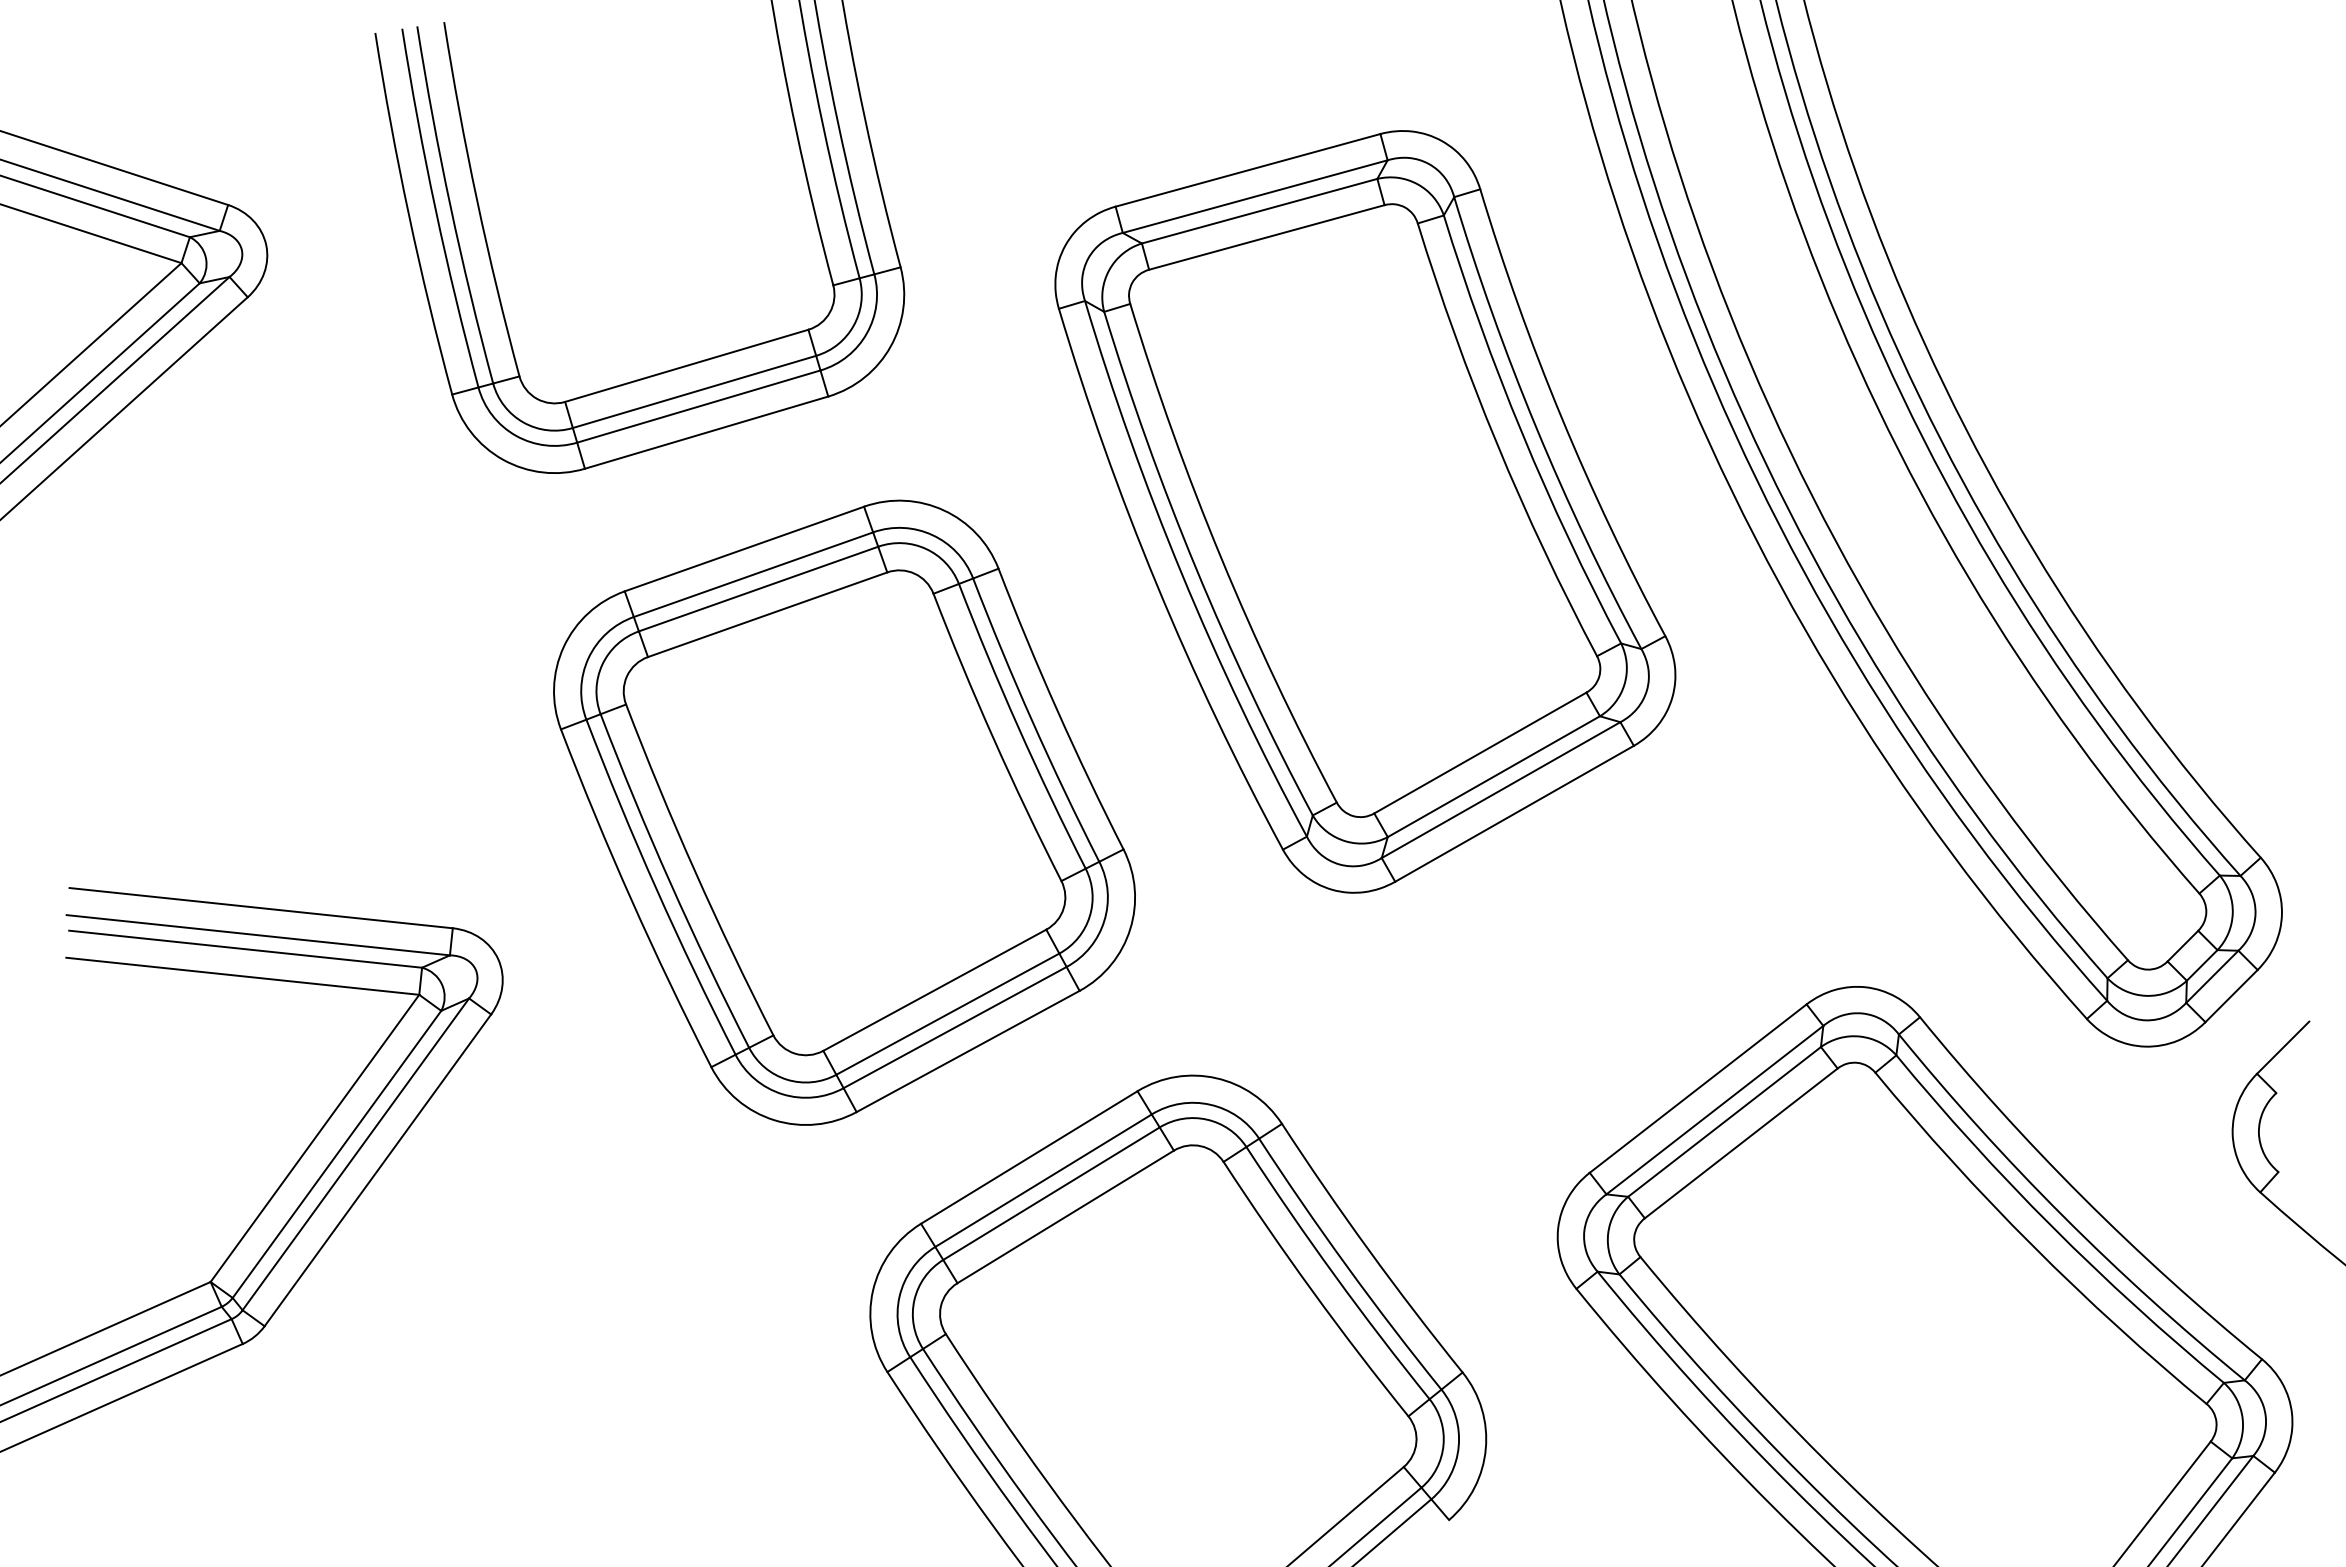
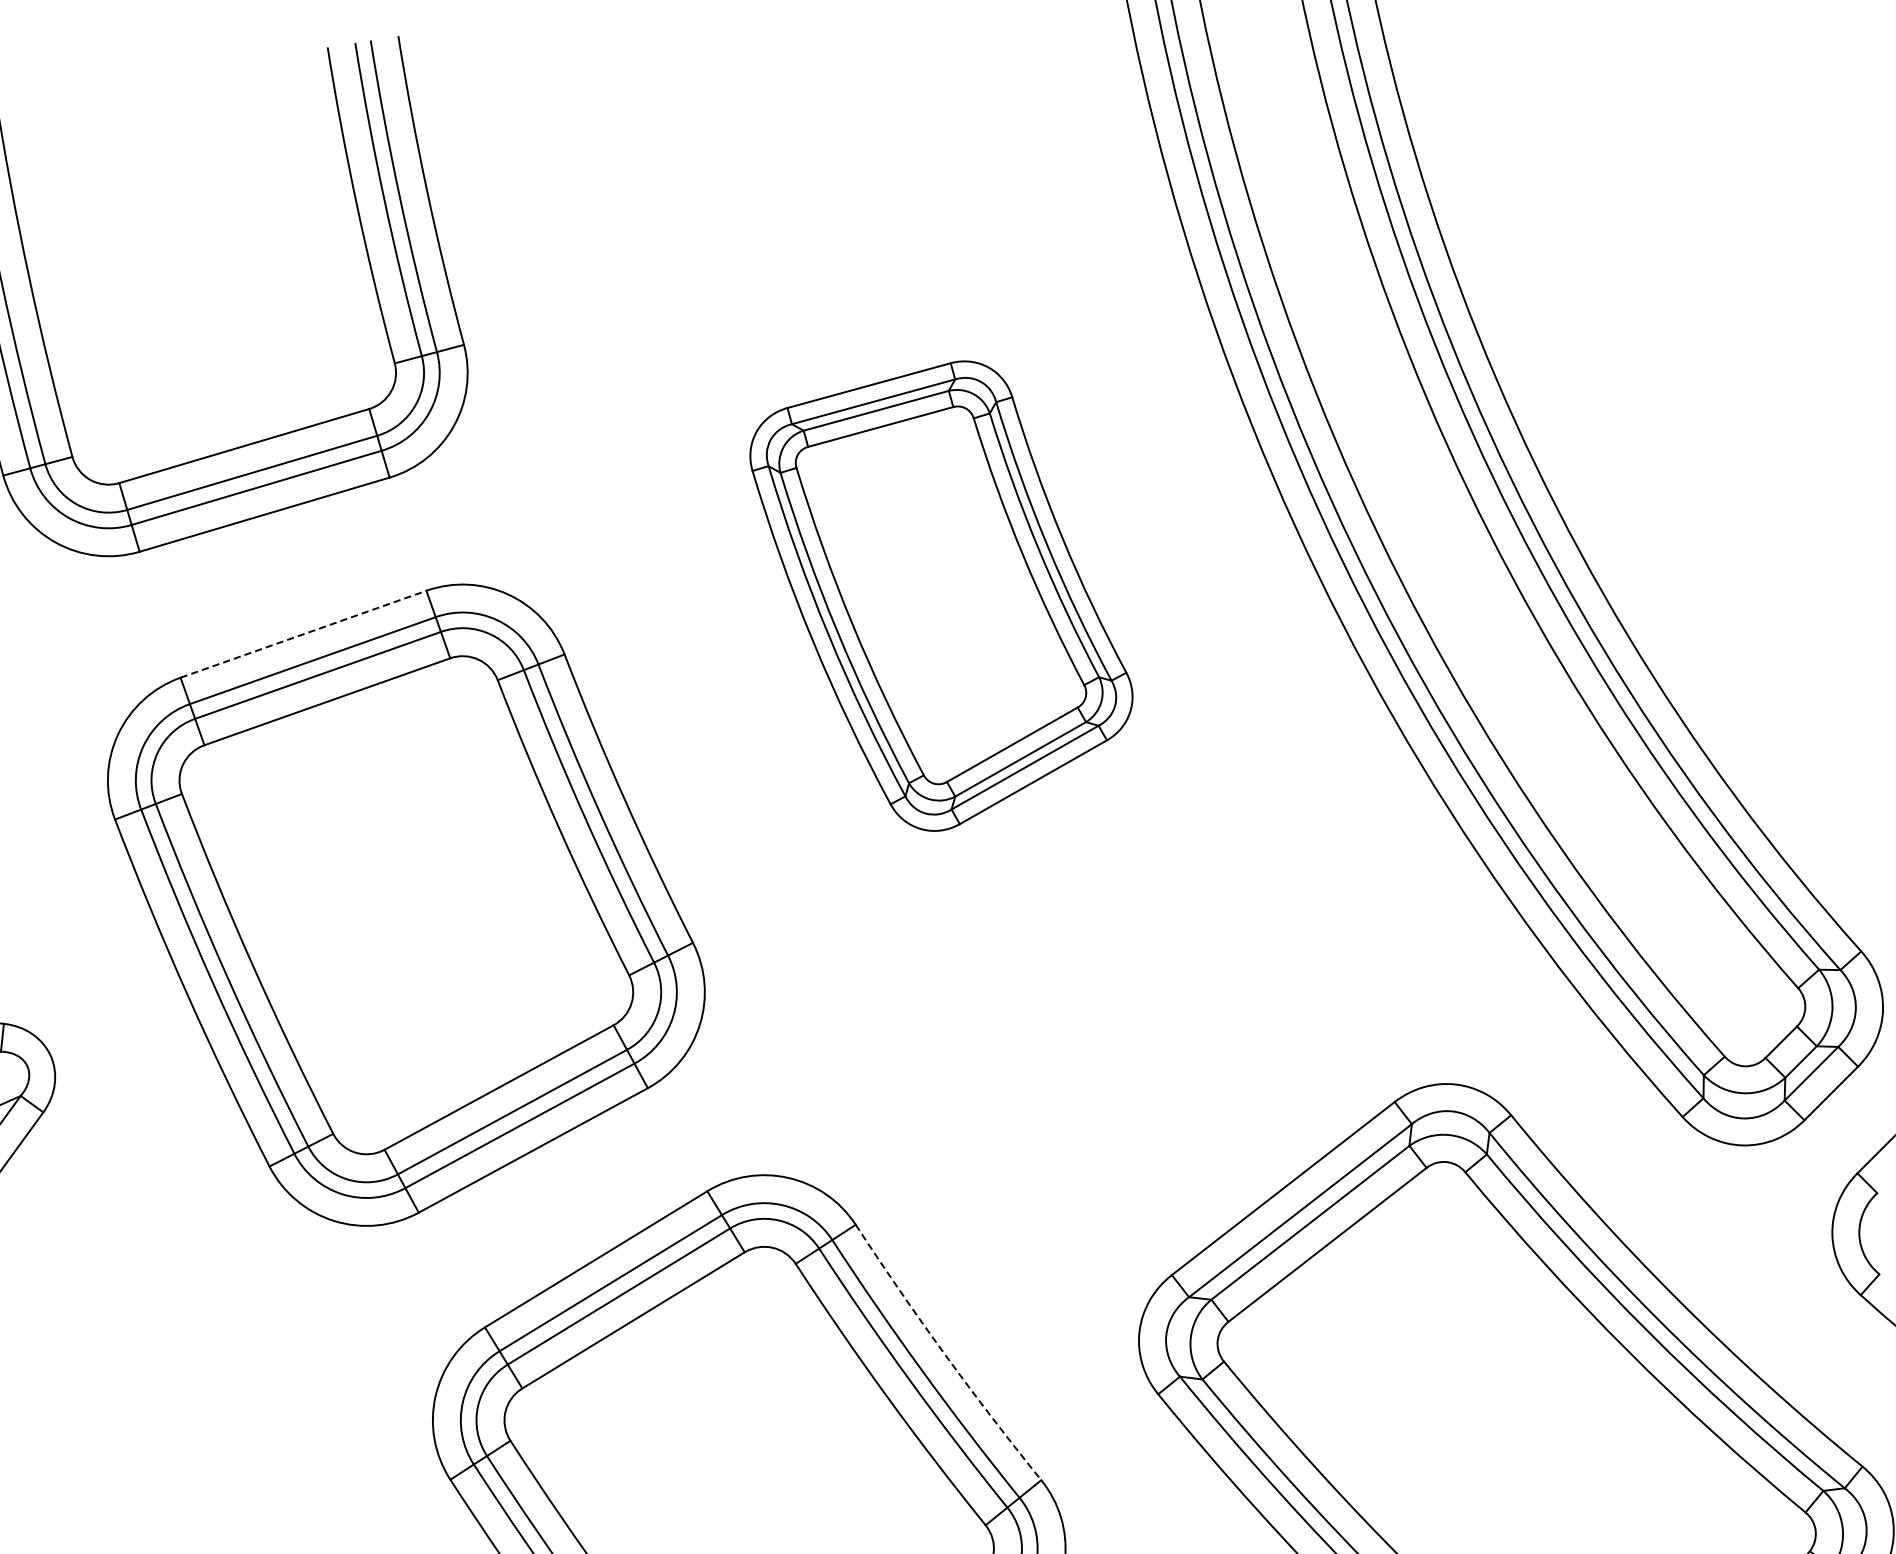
part: (1365, 511) -> (941, 595), size x0.6
line: (744, 549) -> (303, 634), solid -> dashed
arc: (1369, 1250) -> (945, 1354), solid -> dashed

